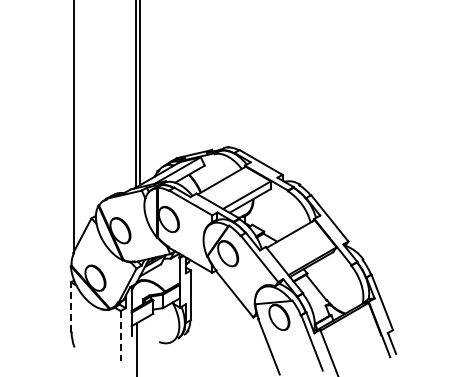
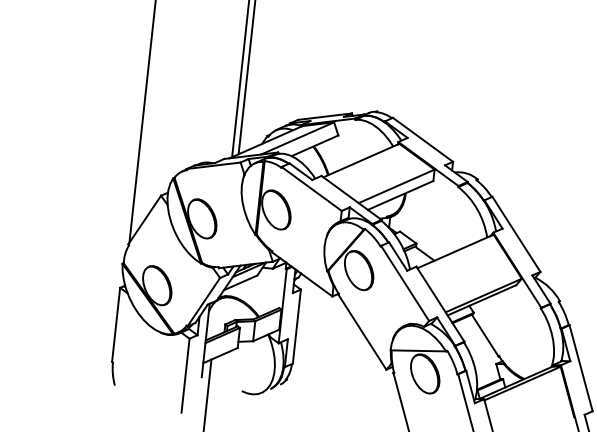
line: (71, 307) -> (116, 325), dashed -> solid
line: (120, 335) -> (185, 375), dashed -> solid

